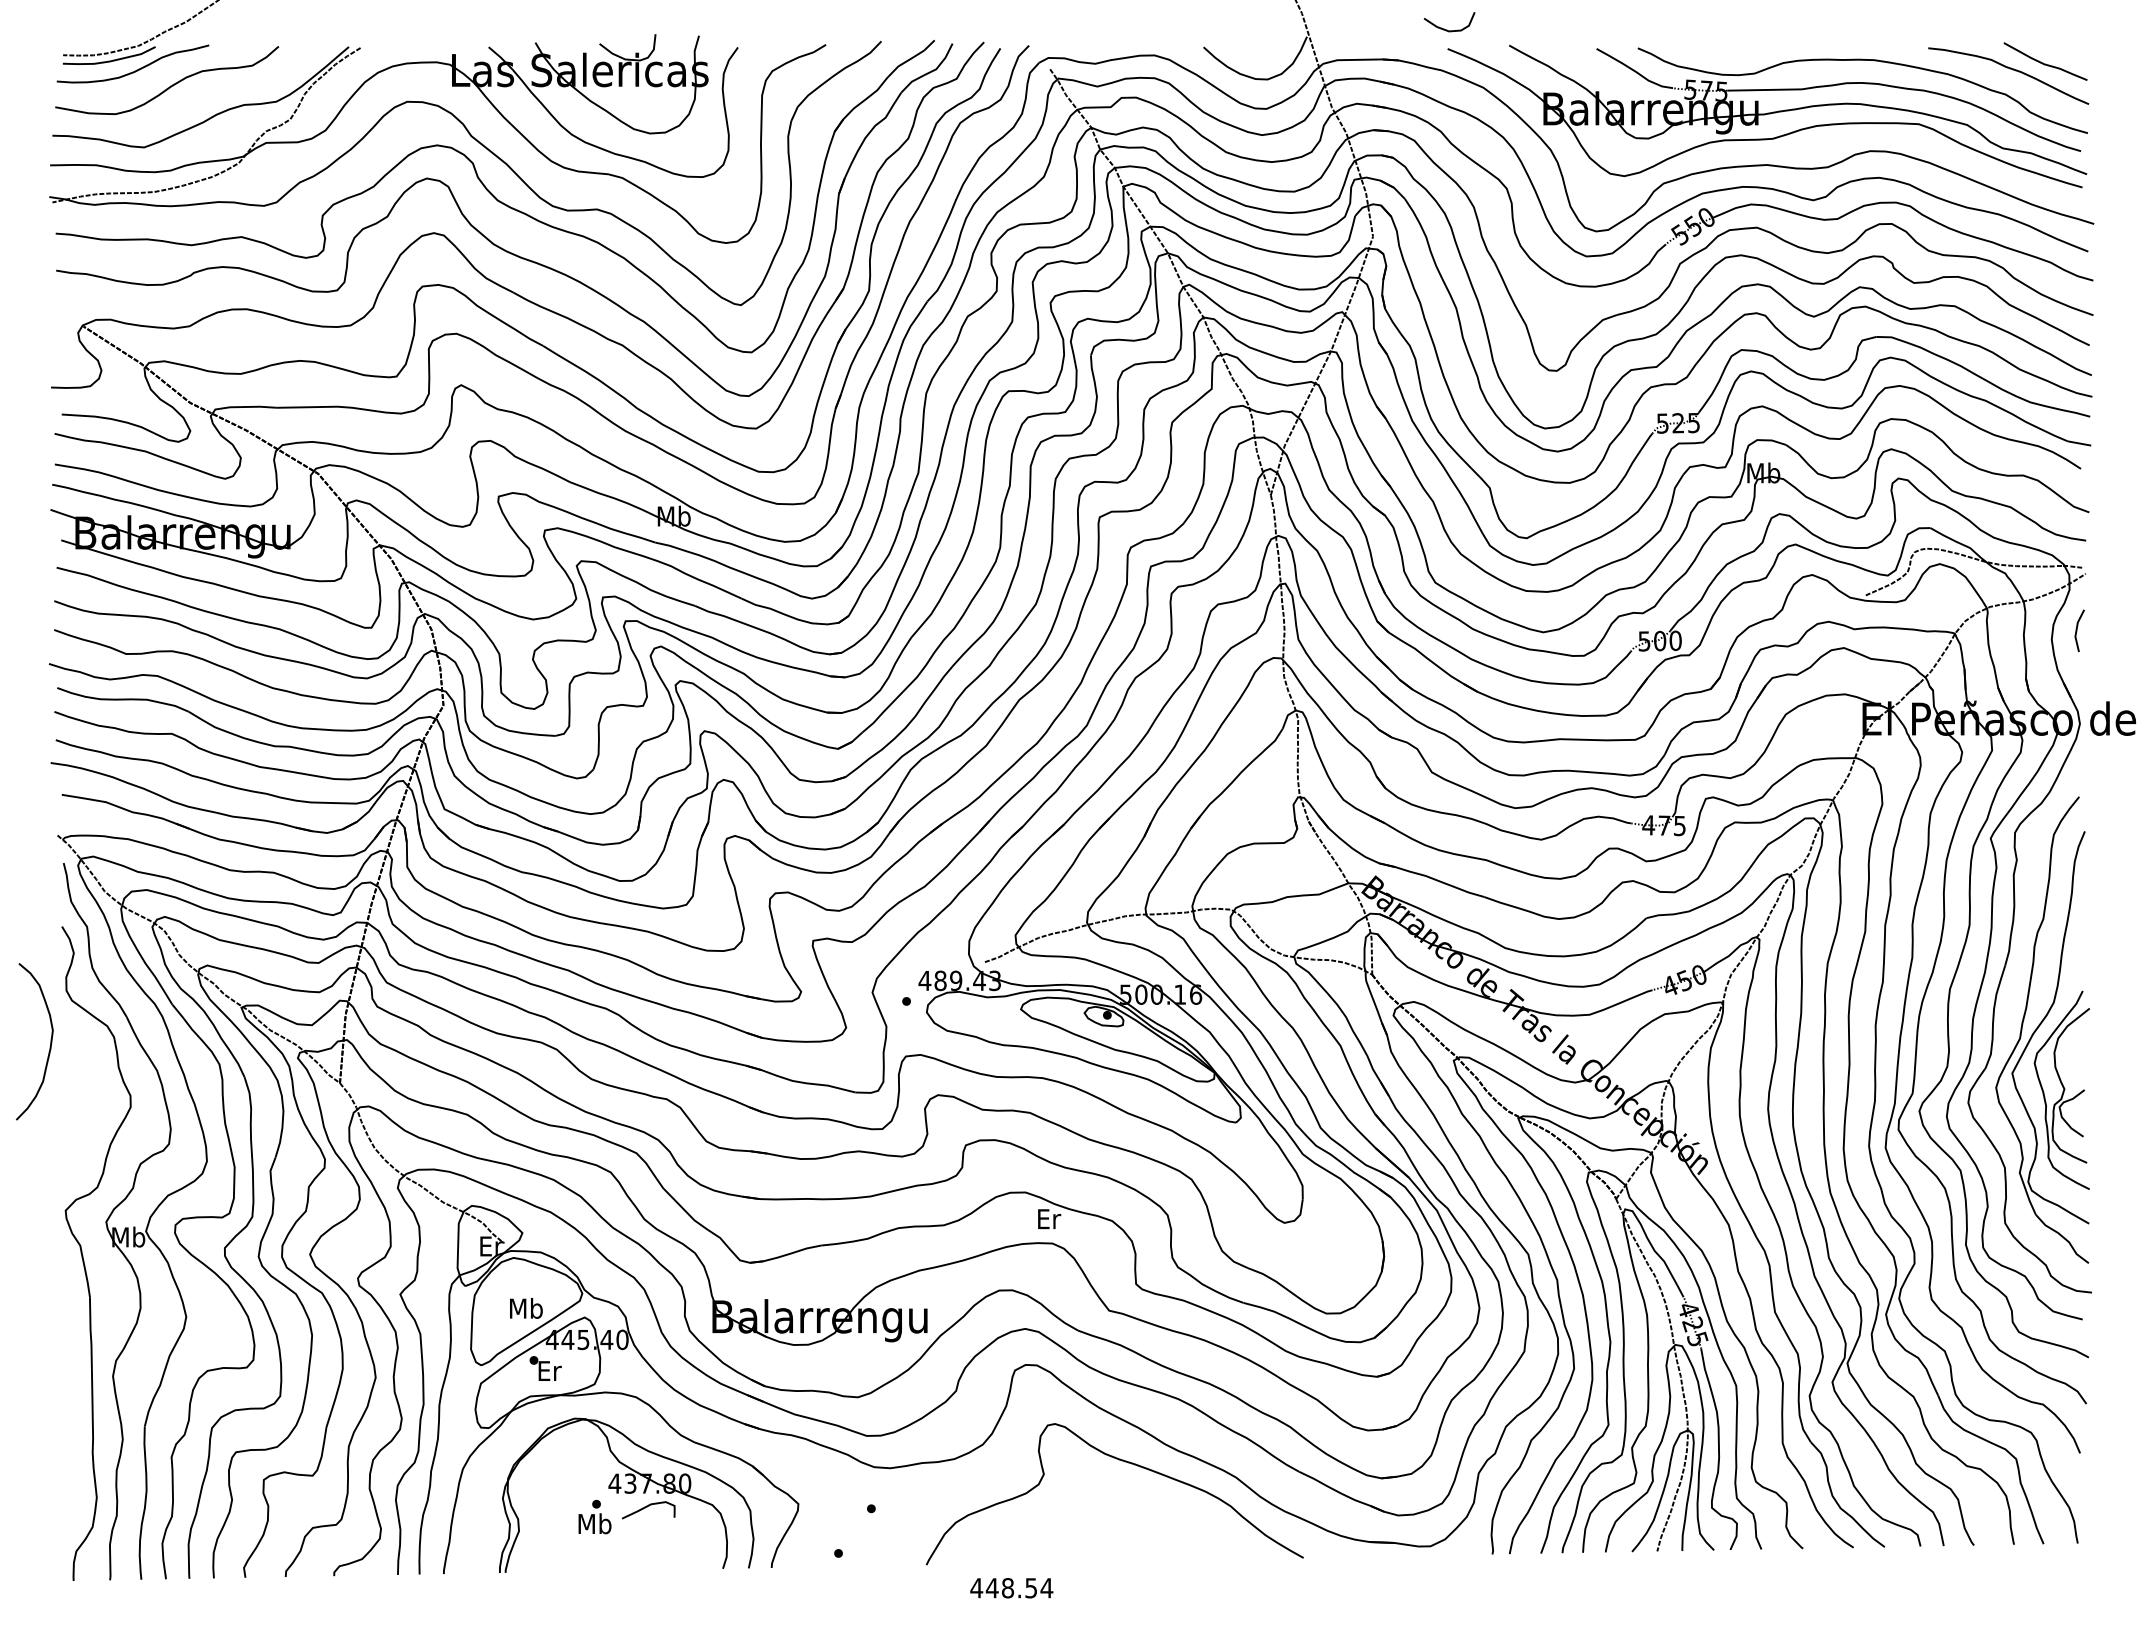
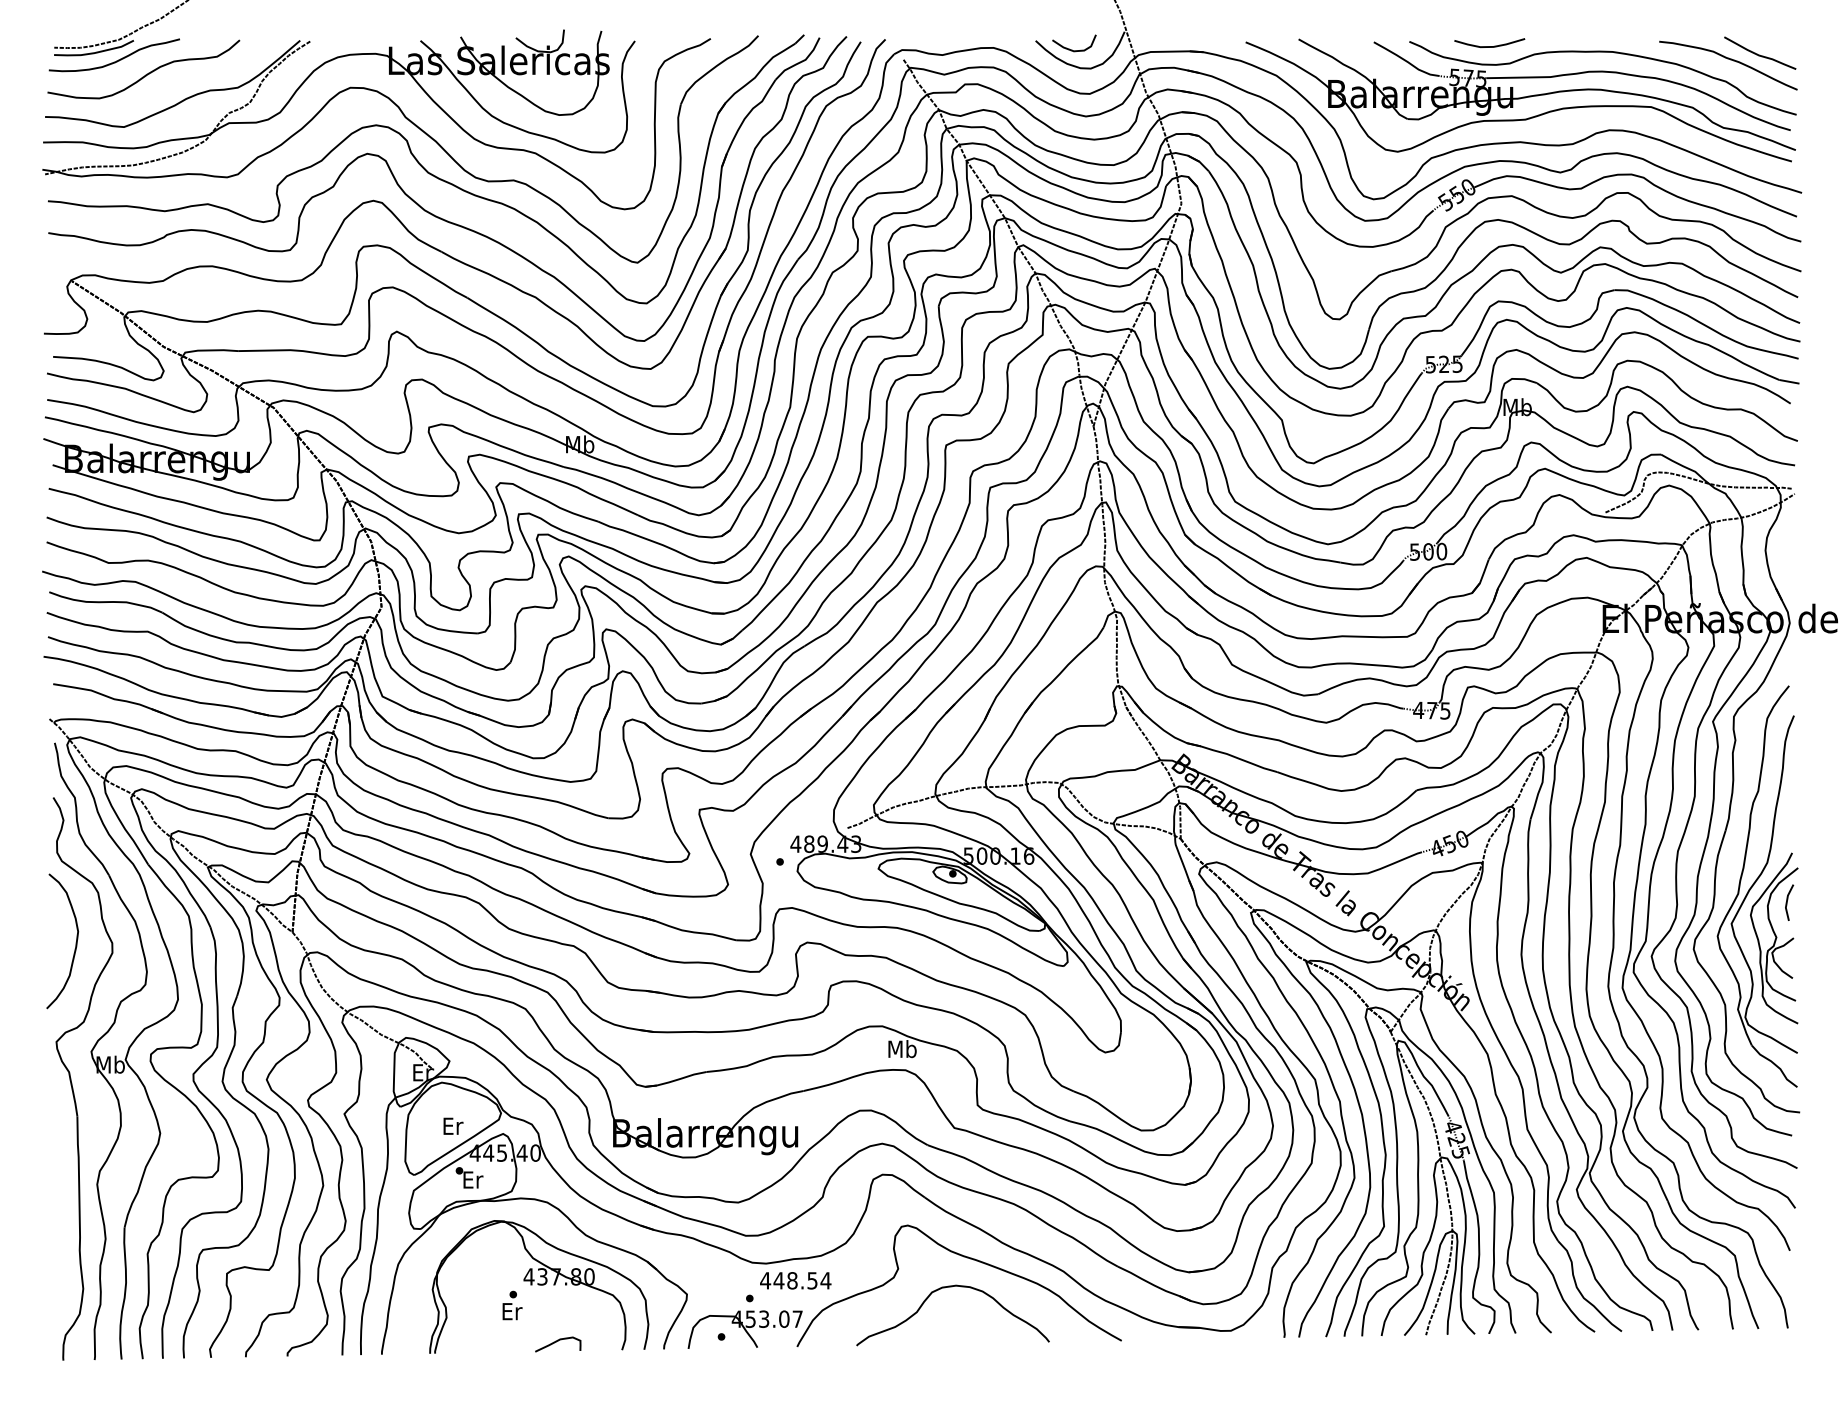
curve: (1447, 29) -> (1072, 49), moved
curve: (1731, 53) -> (1489, 46), added
line: (2077, 630) -> (1787, 902), moved
curve: (49, 1046) -> (75, 945), moved
text: (1048, 1218) -> (902, 1048), Er -> Mb
text: (526, 1308) -> (453, 1126), Mb -> Er
curve: (1101, 1496) -> (947, 1287), added
curve: (647, 1507) -> (557, 1342), moved
text: (594, 1523) -> (511, 1311), Mb -> Er
part: (865, 1544) -> (744, 1329), added
text: (1011, 1588) -> (795, 1281), moved

